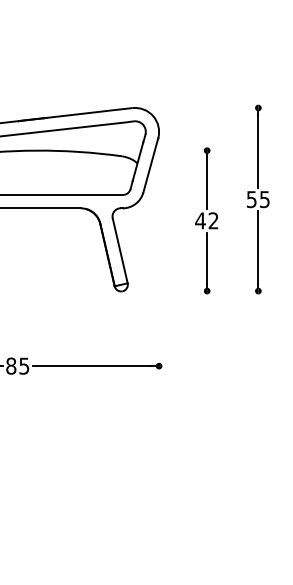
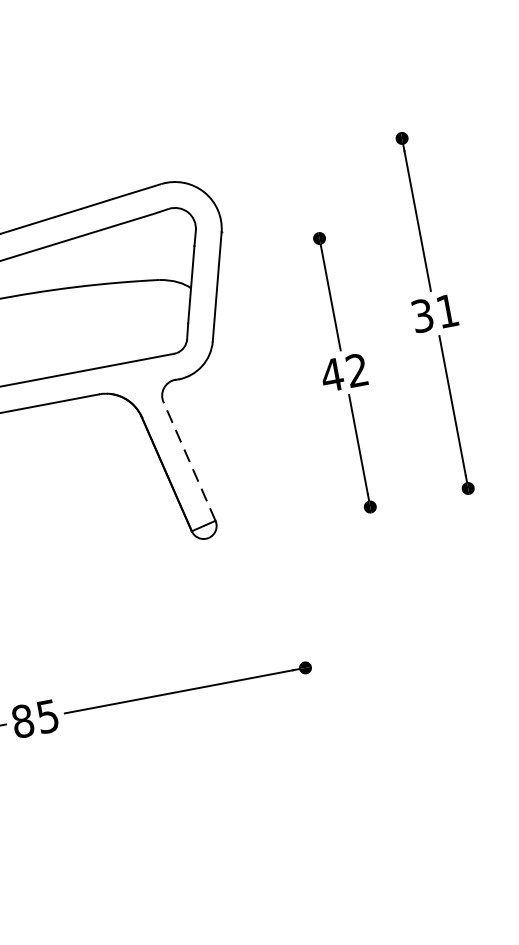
text: (258, 199) -> (435, 313), 55 -> 31
line: (120, 250) -> (189, 460), solid -> dashed

